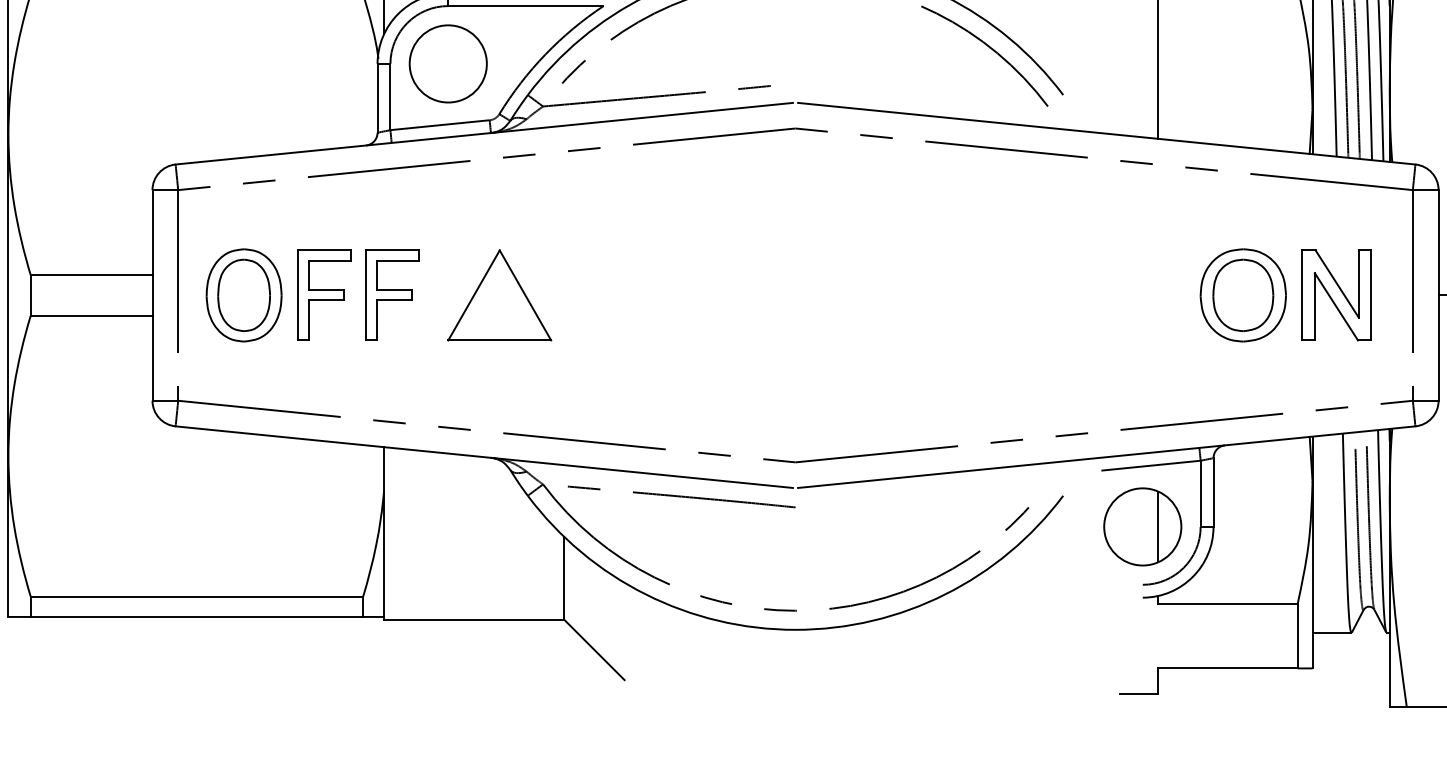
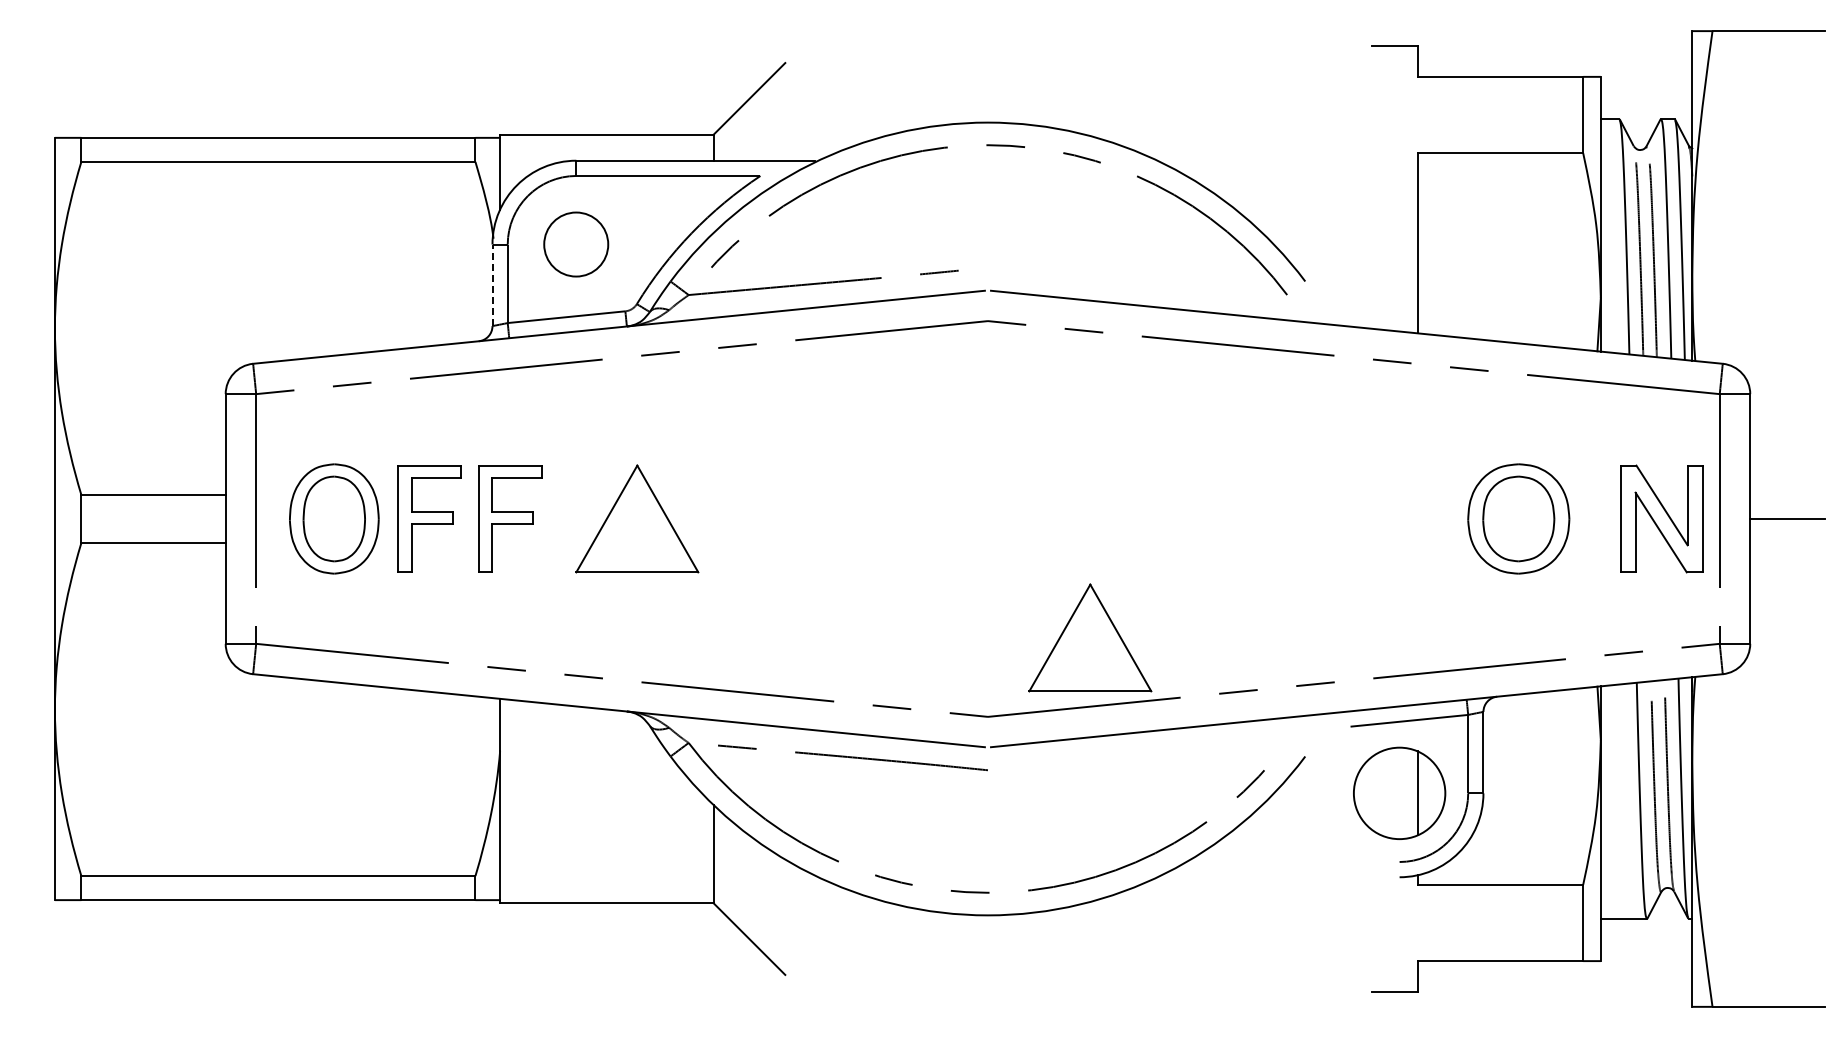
circle: (447, 63) -> (575, 244), size x0.7
line: (377, 98) -> (492, 285), solid -> dashed
part: (1336, 295) -> (1661, 518), moved
part: (882, 395) -> (1090, 637), added

